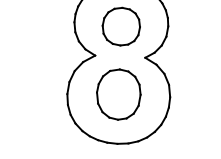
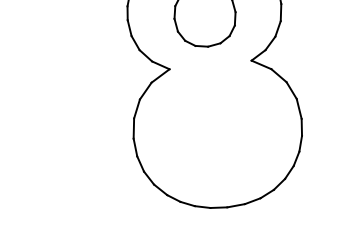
part: (118, 94) -> (216, 126), removed

